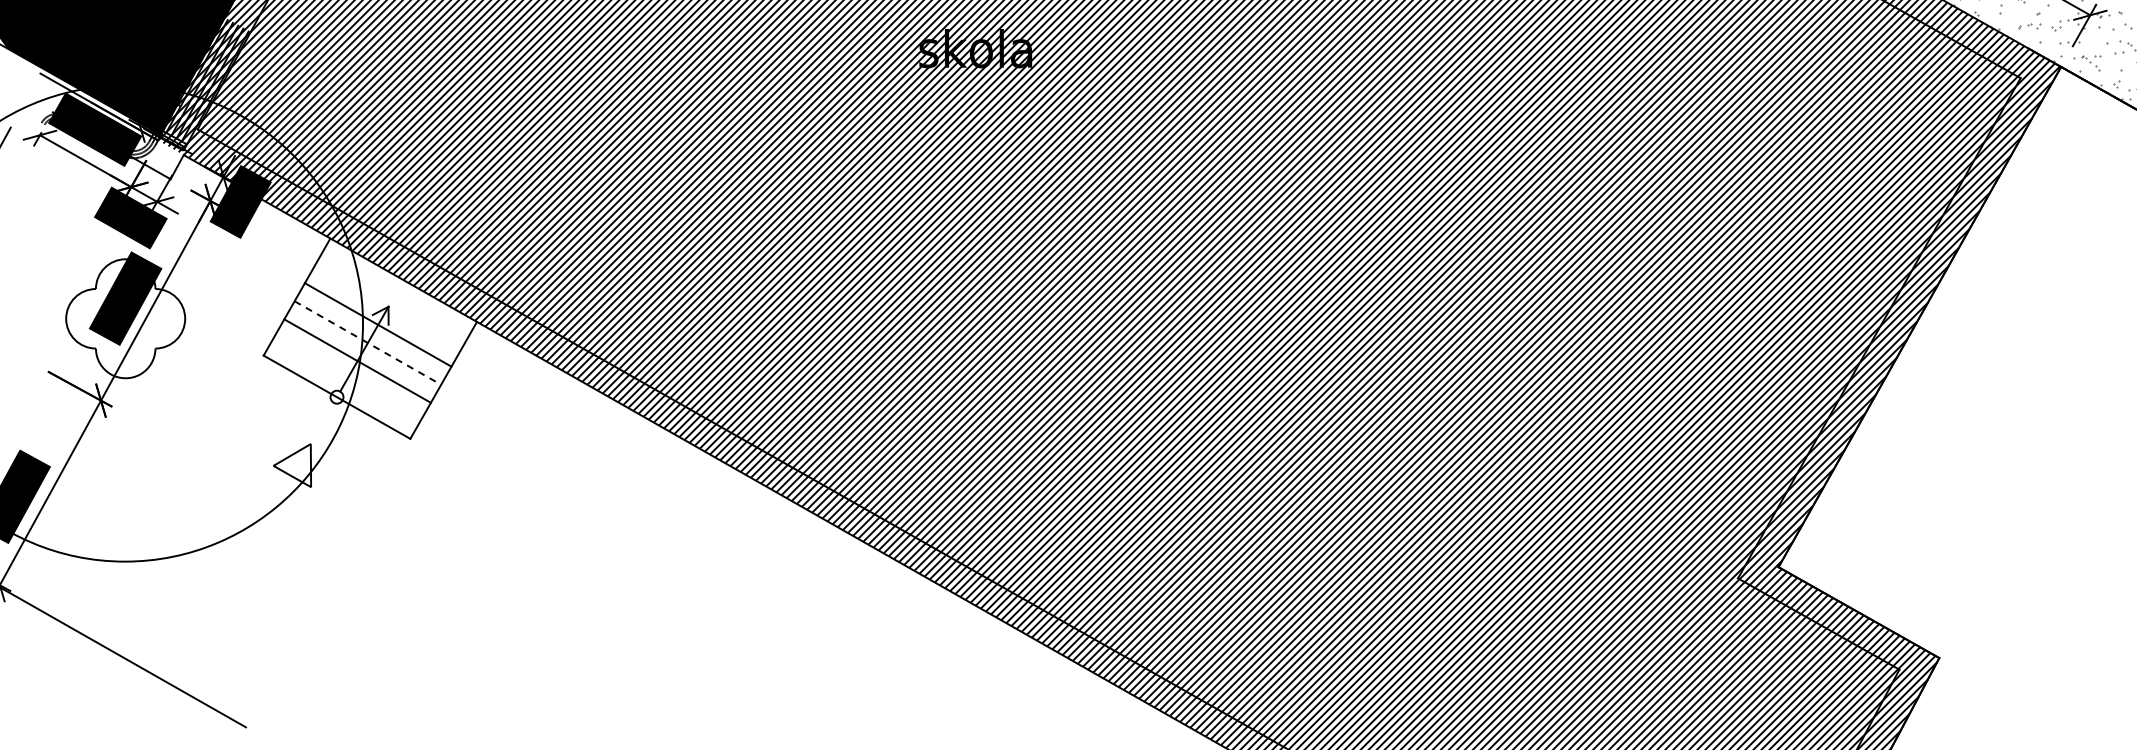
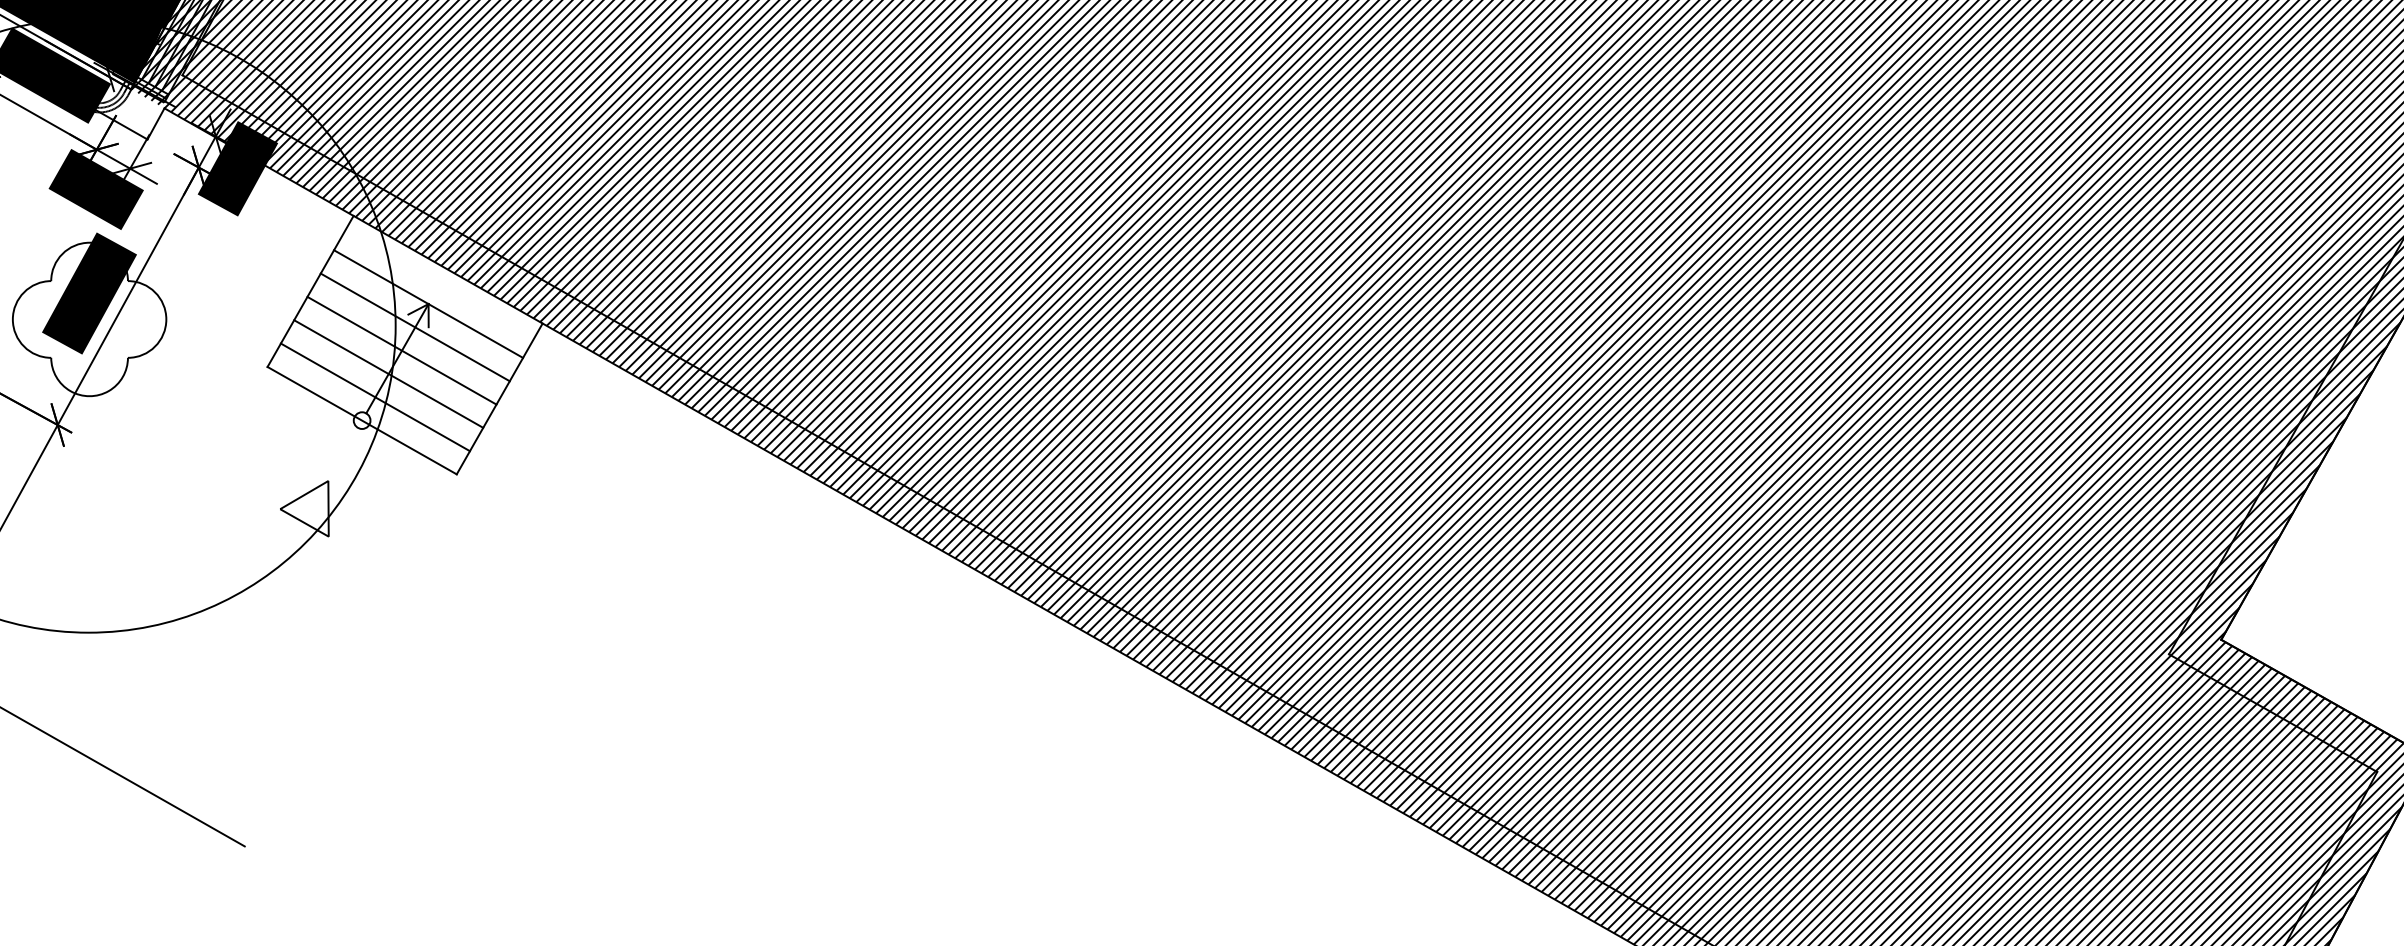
line: (388, 306) -> (428, 303), added
line: (368, 343) -> (402, 351), dashed -> solid
line: (347, 378) -> (375, 396), added

